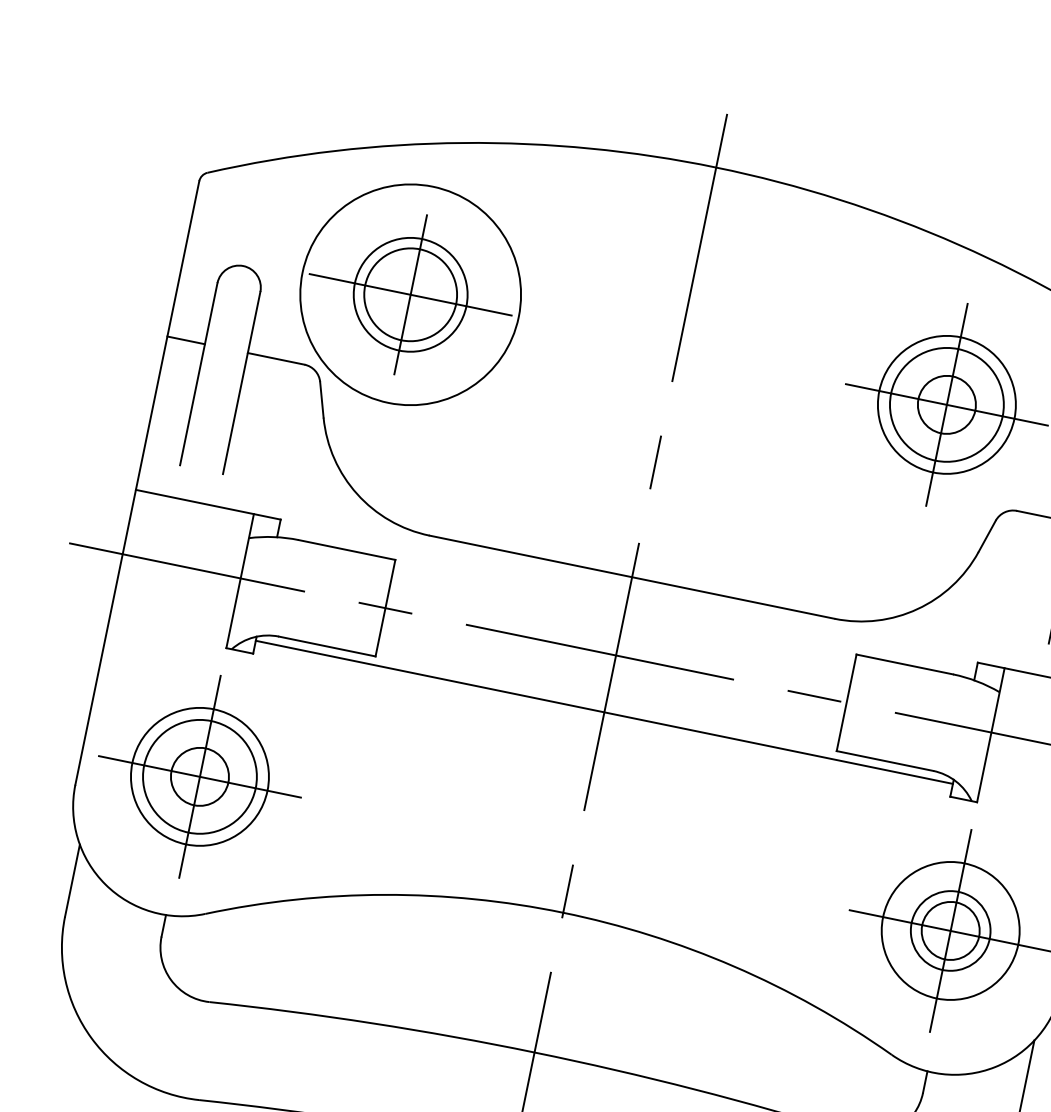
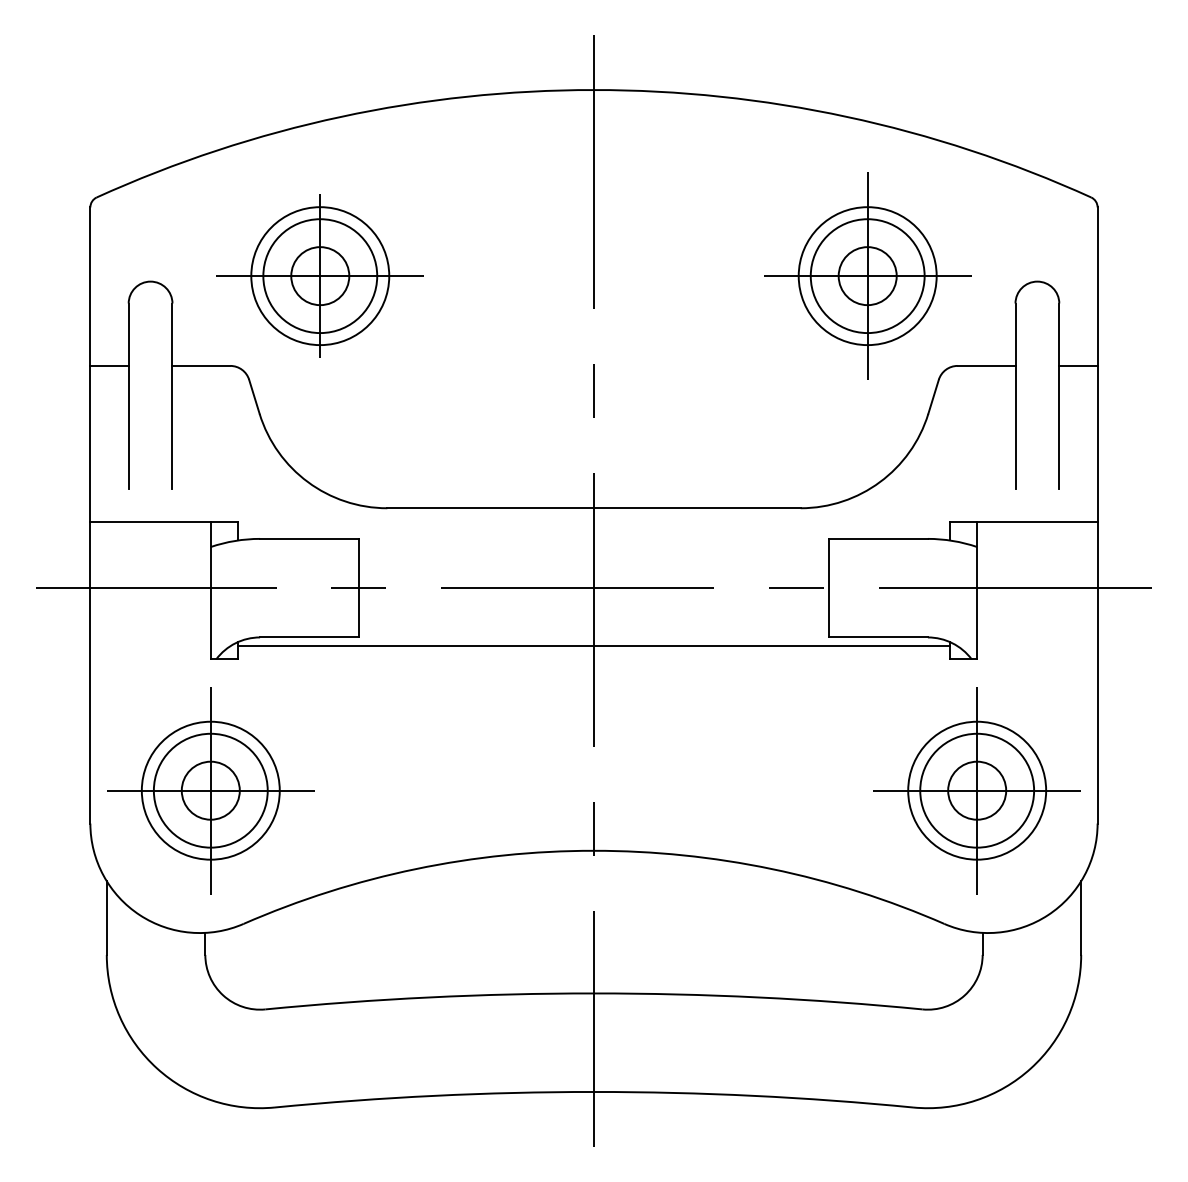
circle: (410, 295) -> (320, 276), size x0.62
circle: (410, 295) -> (320, 276), size x0.62
circle: (951, 930) -> (977, 790), size x1.43

